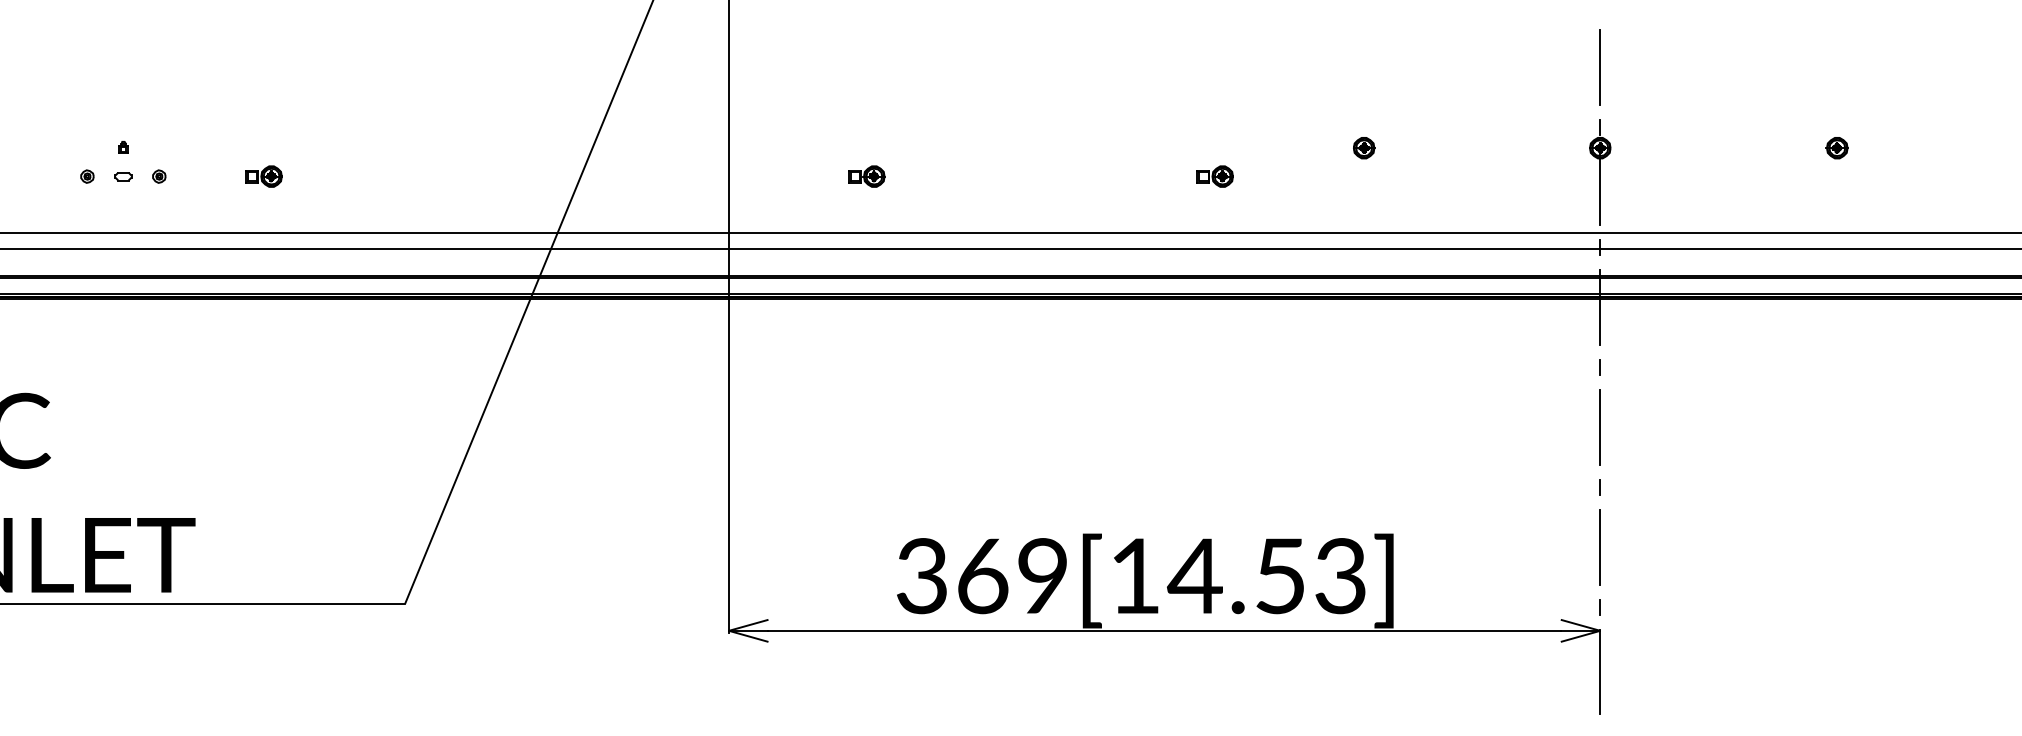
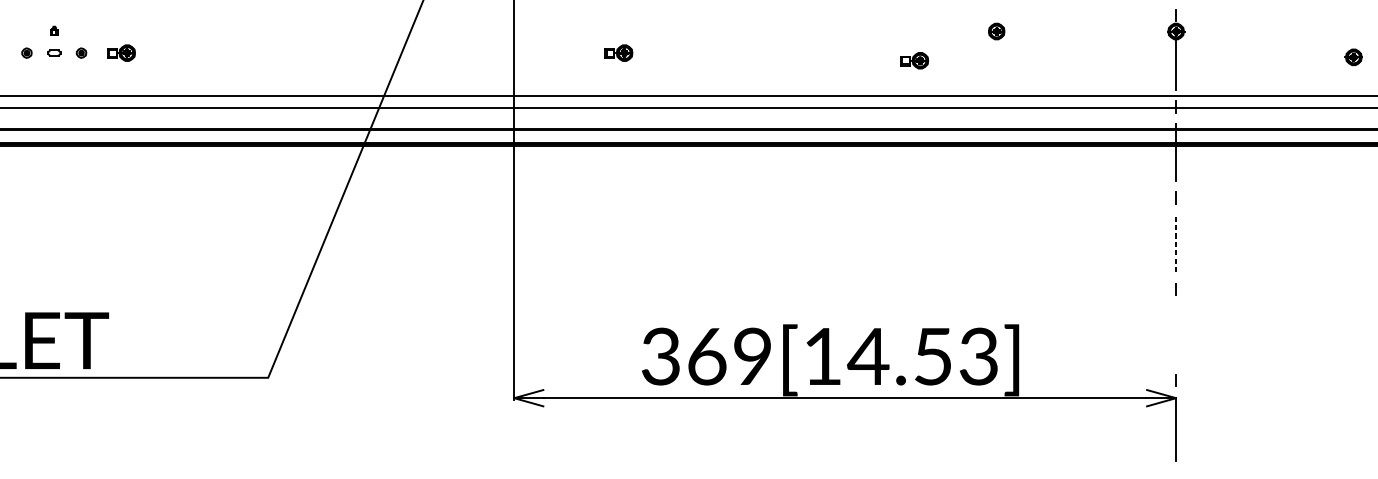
part: (1836, 148) -> (1353, 57), moved
part: (263, 176) -> (121, 53), moved
part: (1214, 176) -> (914, 60), moved
line: (1600, 427) -> (1176, 243), solid -> dashed
line: (1600, 547) -> (1176, 334), removed

